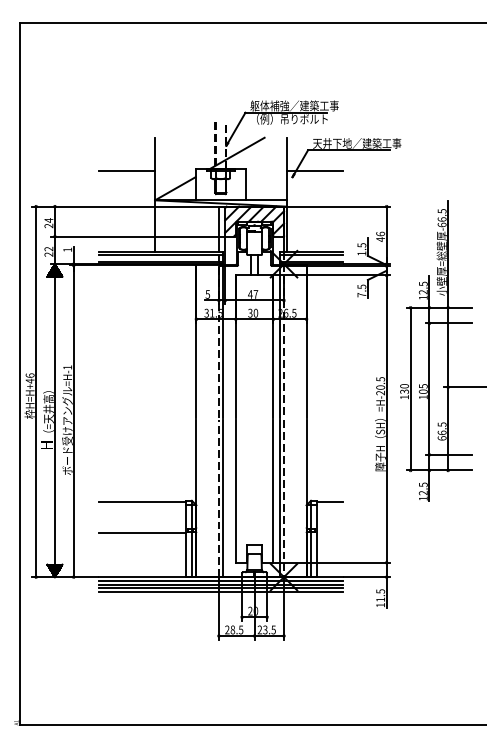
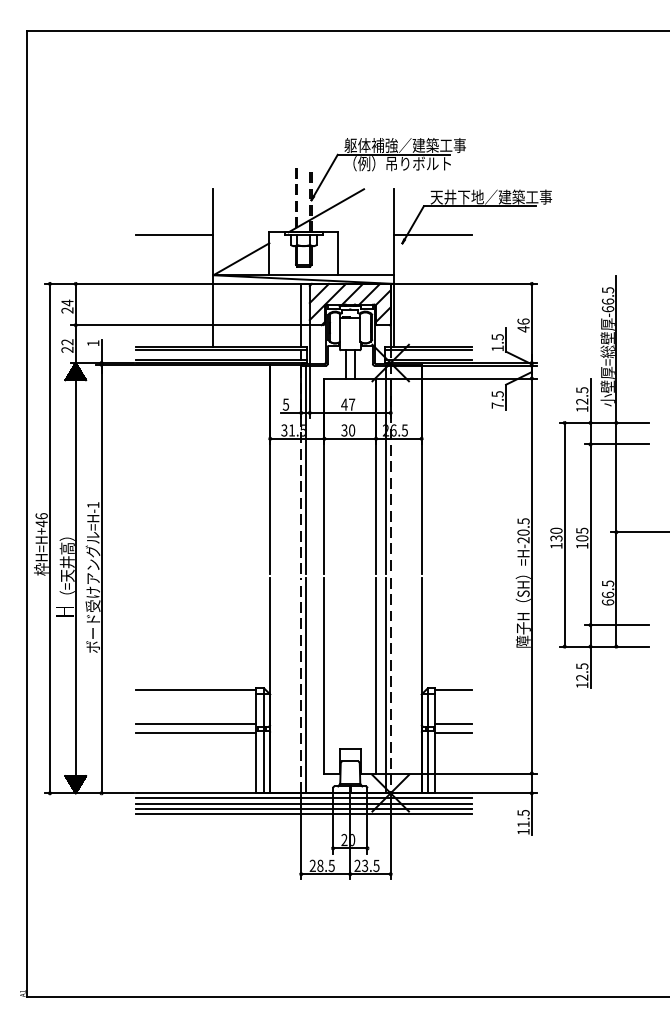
line: (142, 527) -> (196, 724), added
line: (329, 527) -> (453, 724), added
line: (329, 533) -> (453, 733), added

